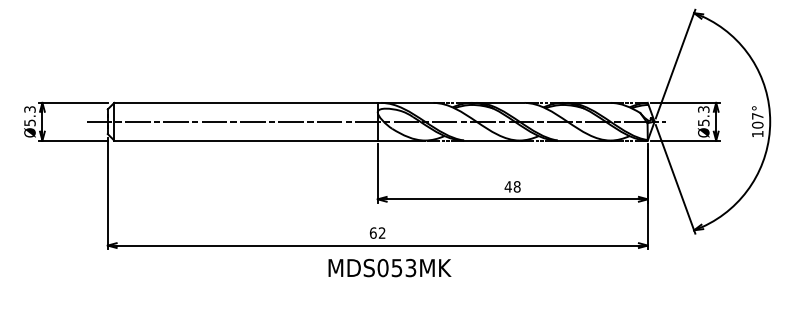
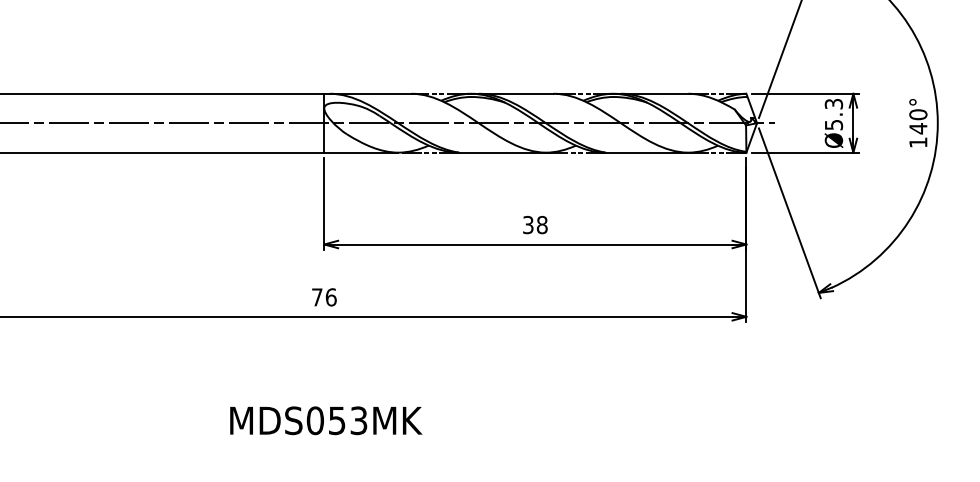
text: (757, 120) -> (917, 121), 107° -> 140°
text: (507, 186) -> (527, 224), 48 -> 38
text: (377, 232) -> (323, 296), 62 -> 76
text: (389, 268) -> (325, 421), moved

